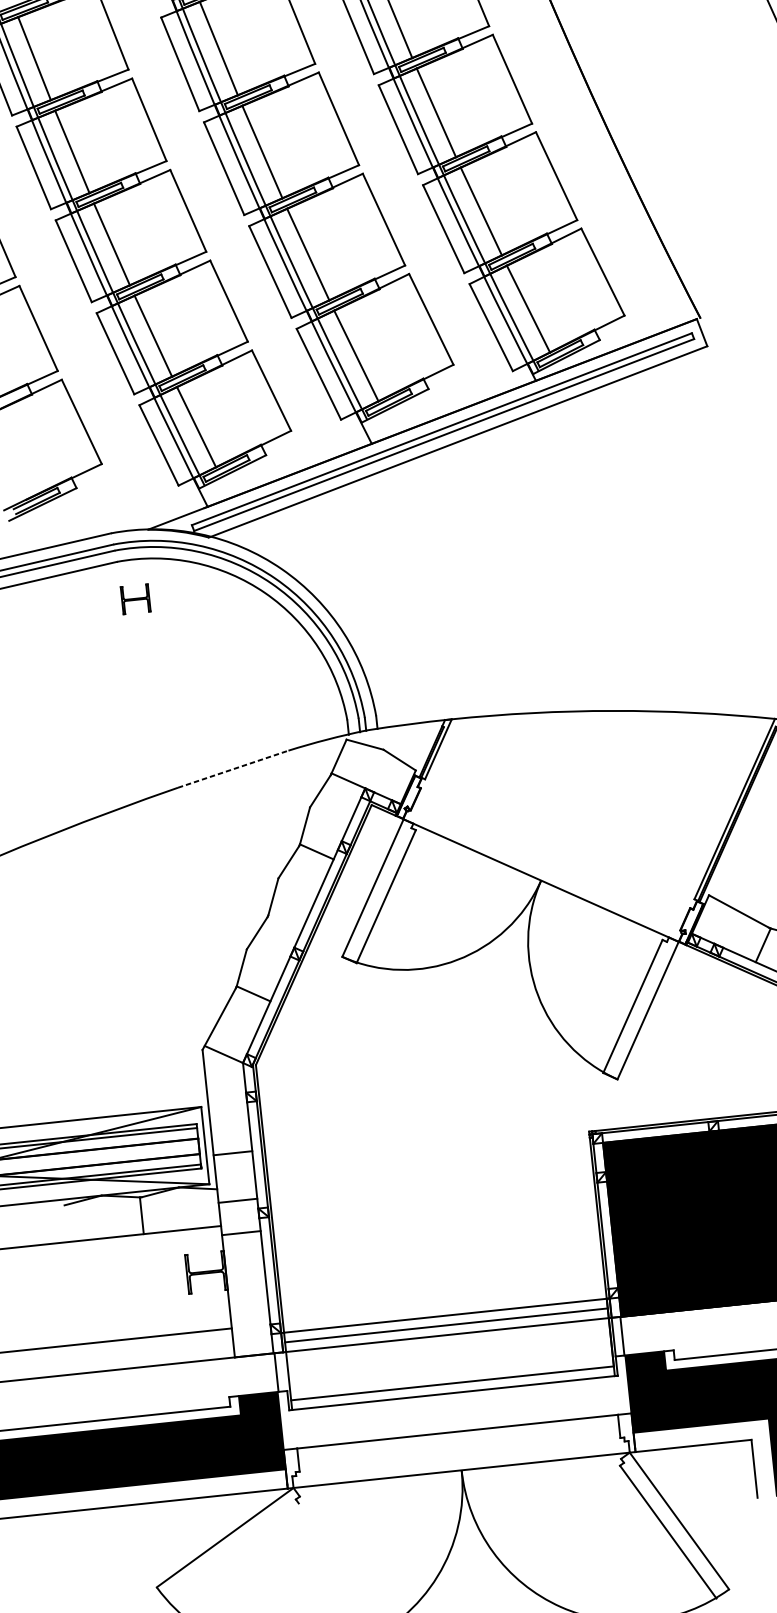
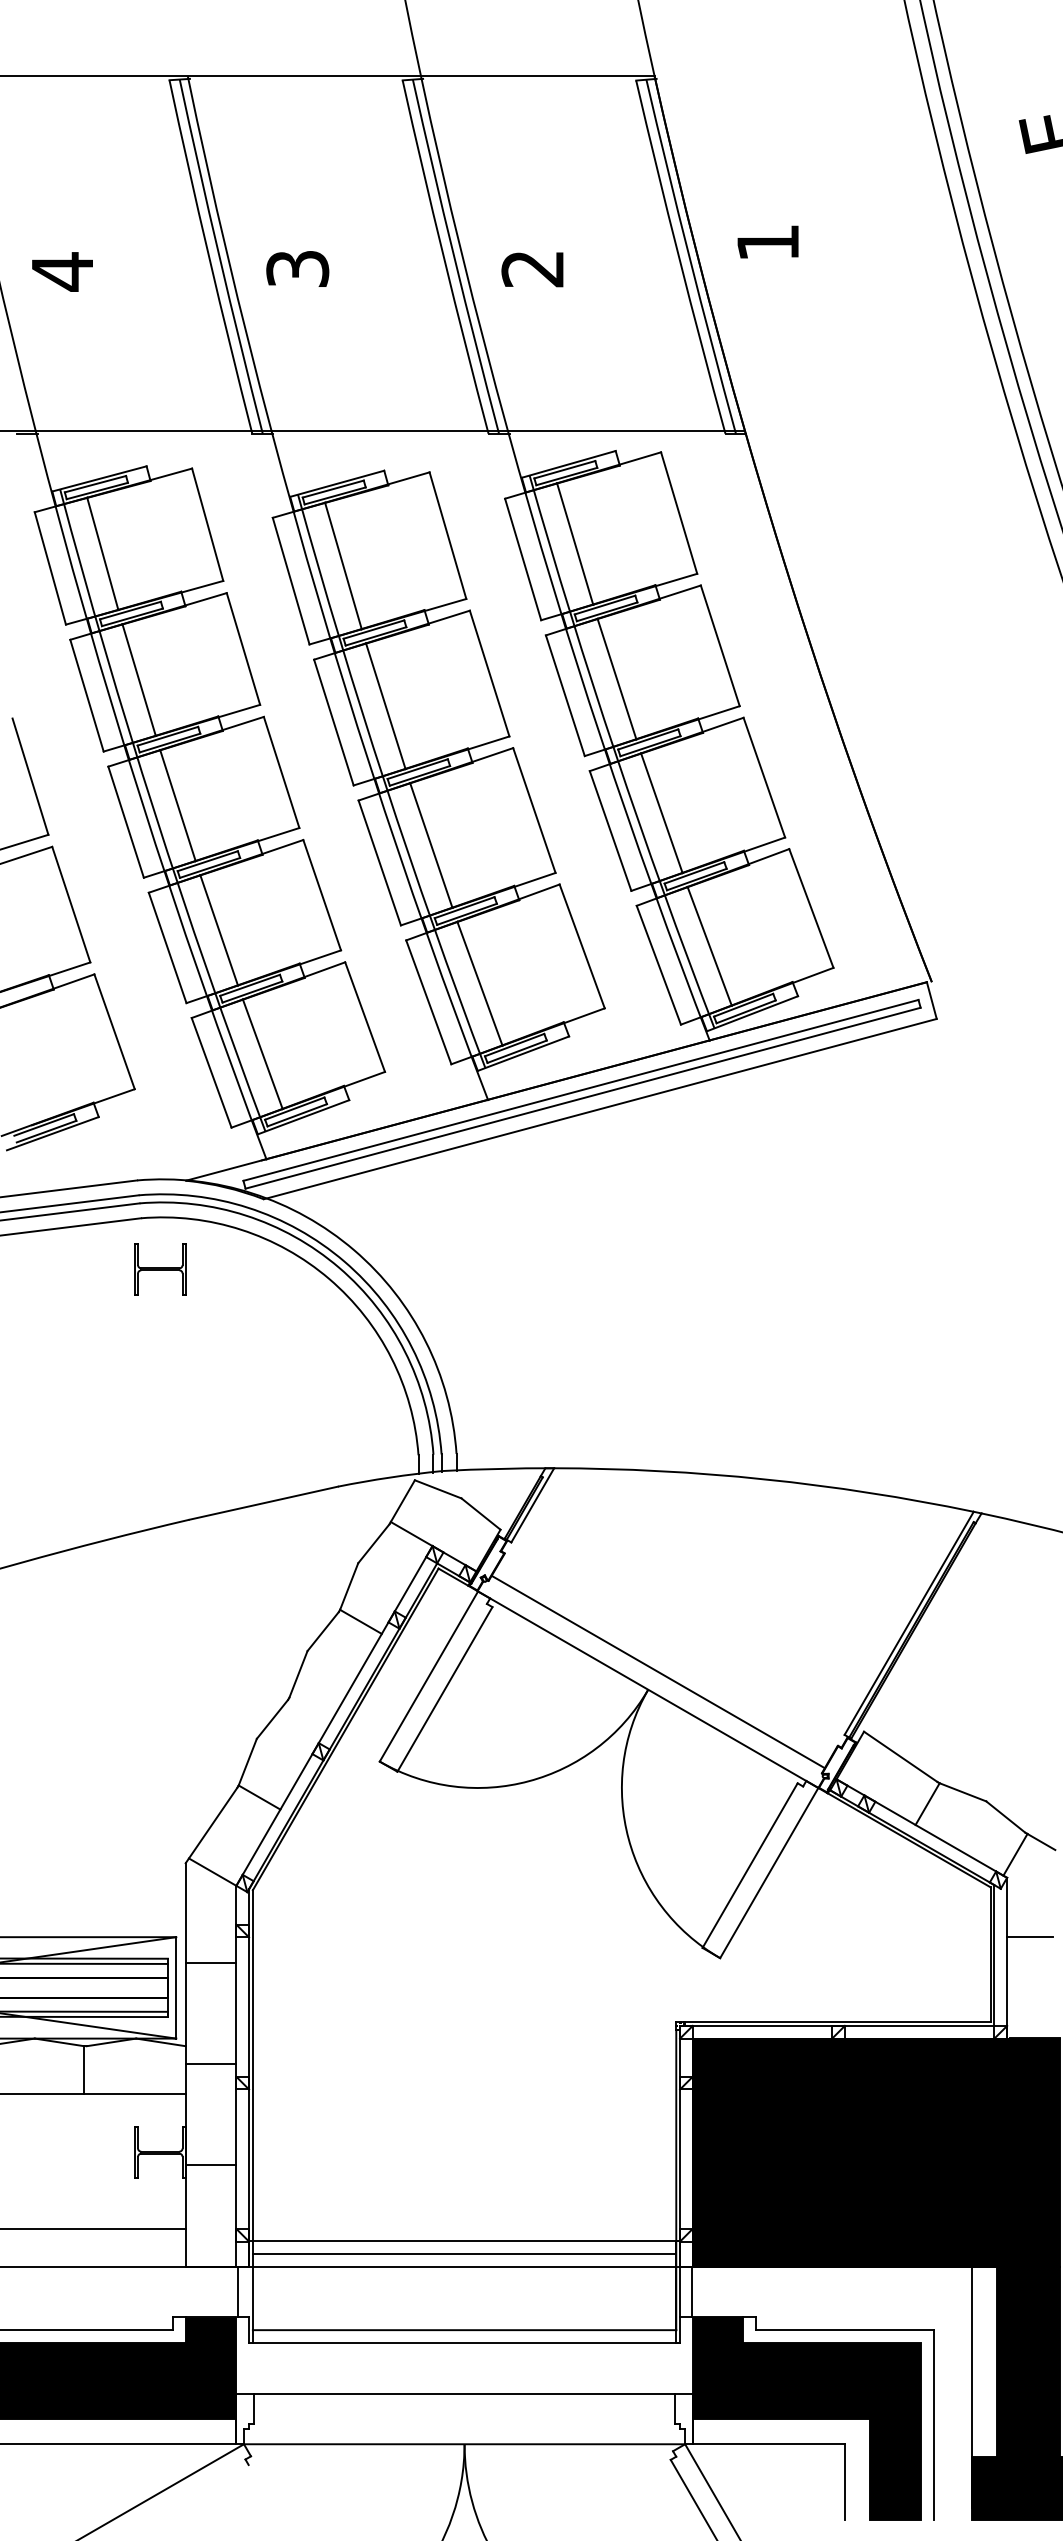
part: (135, 599) -> (160, 1269), size x1.43
line: (233, 769) -> (264, 1503), dashed -> solid
line: (547, 866) -> (658, 1672), added
line: (232, 1153) -> (210, 1962), moved
line: (240, 1233) -> (210, 2165), moved

